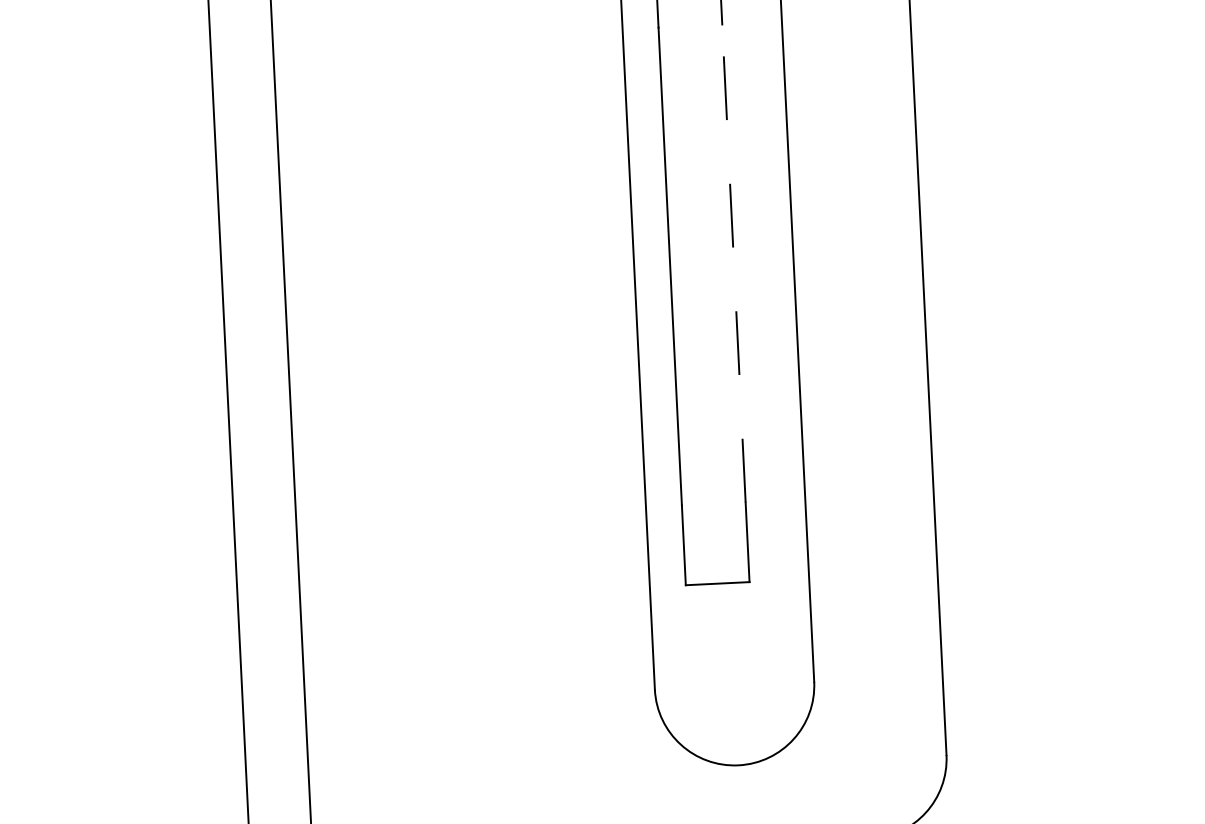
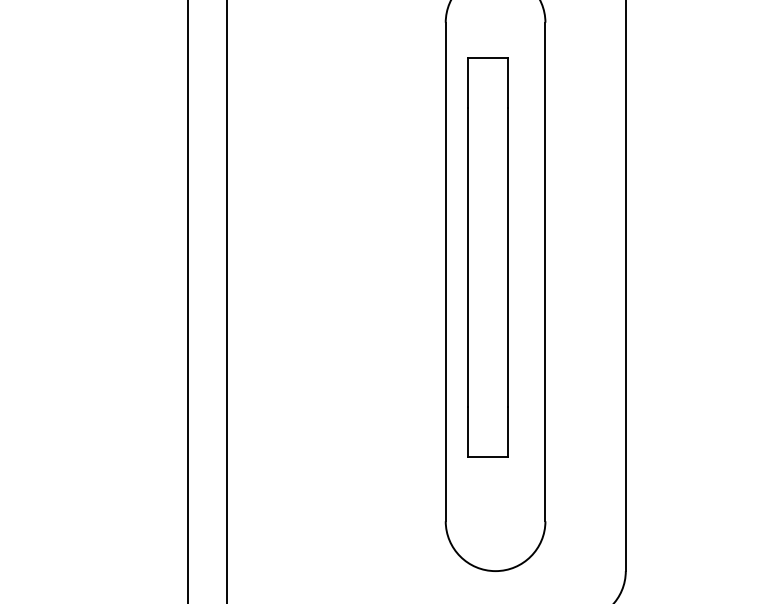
line: (734, 263) -> (508, 257), dashed -> solid

